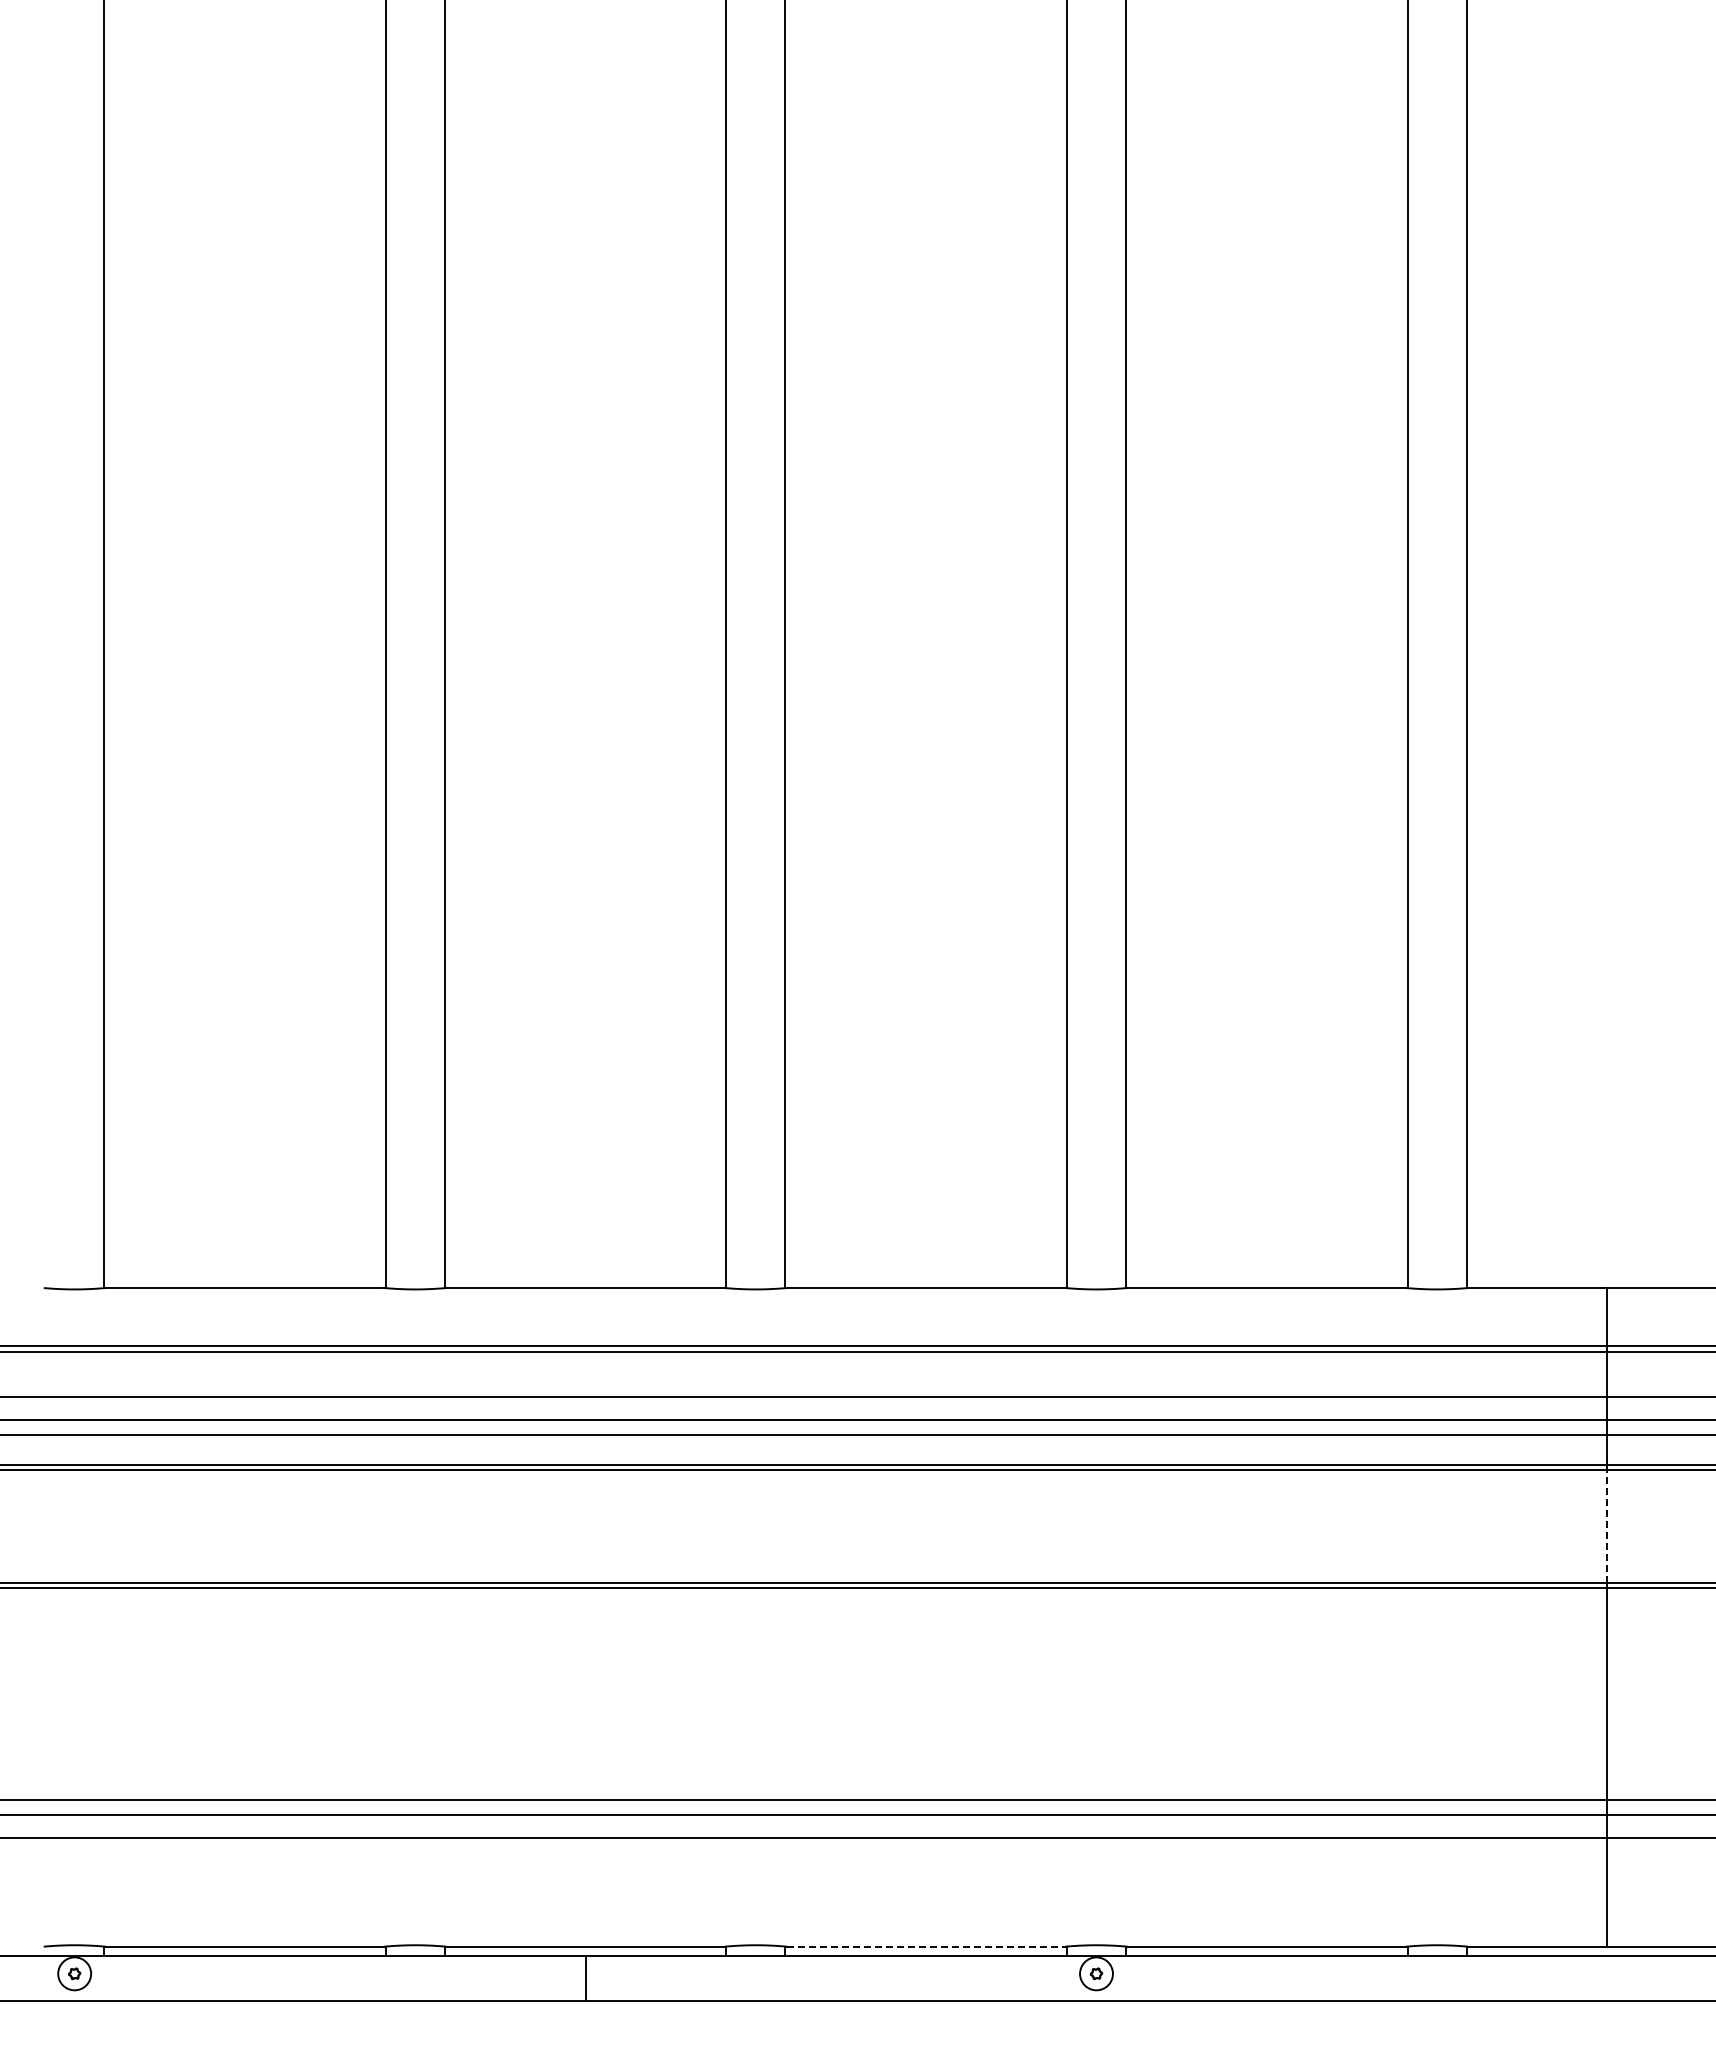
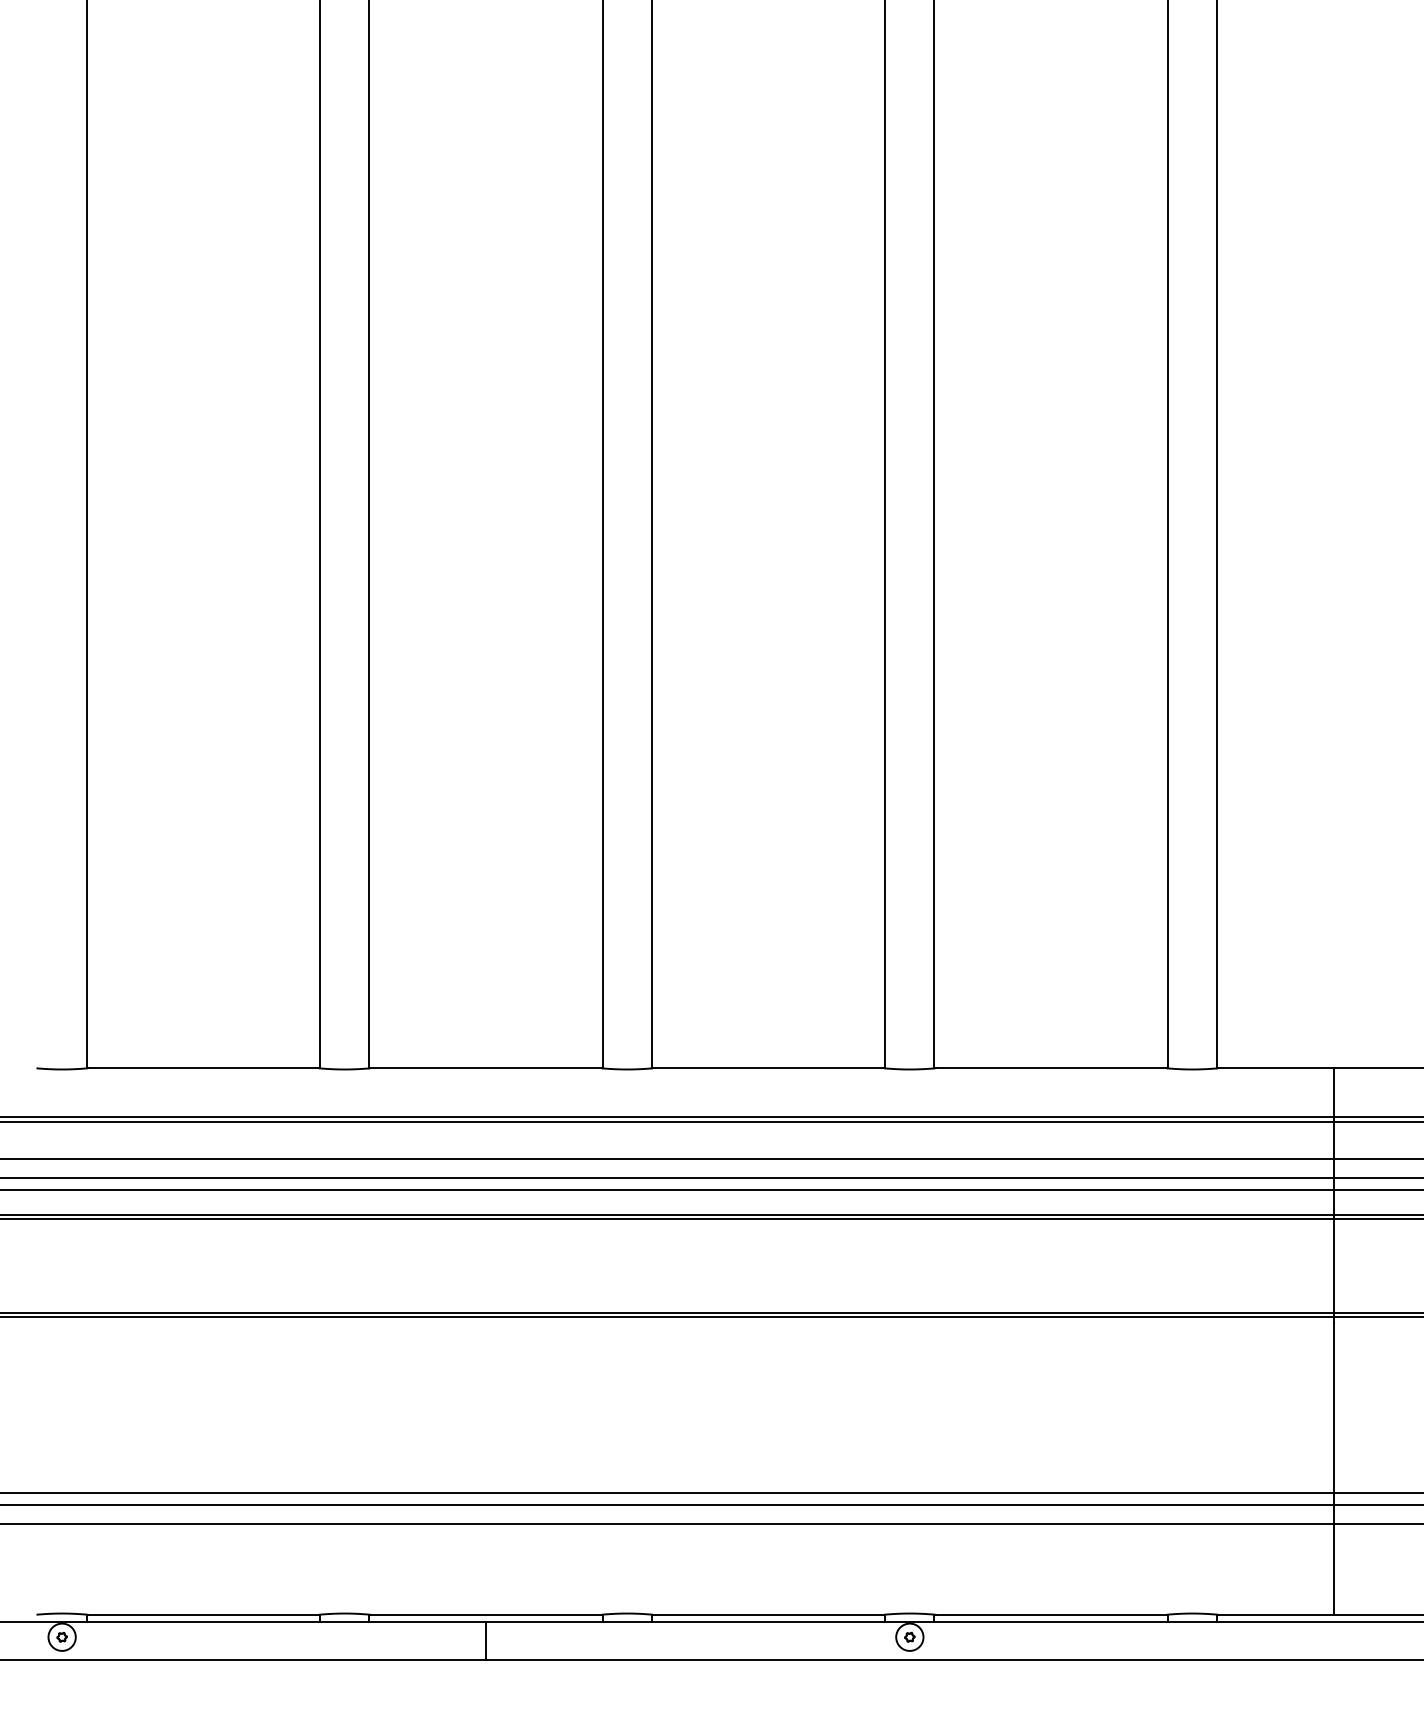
line: (1607, 1526) -> (1333, 1266), dashed -> solid
line: (926, 1946) -> (768, 1614), dashed -> solid

